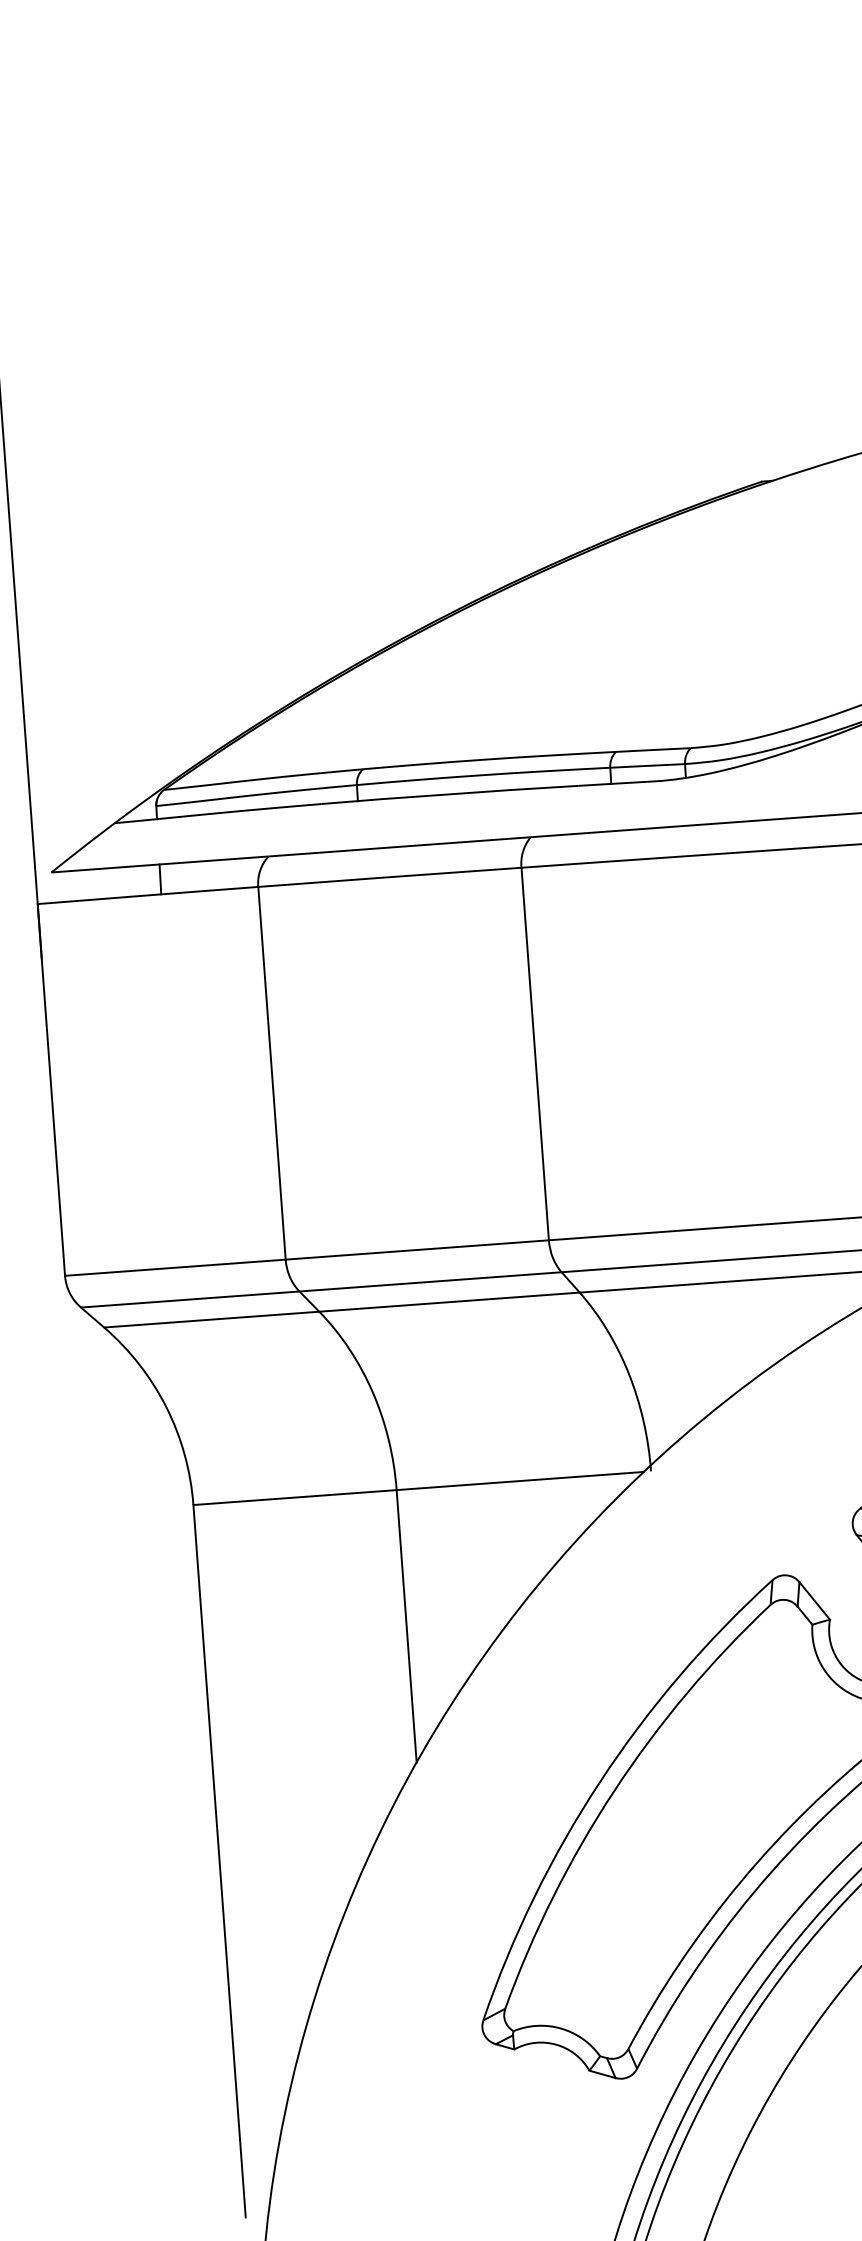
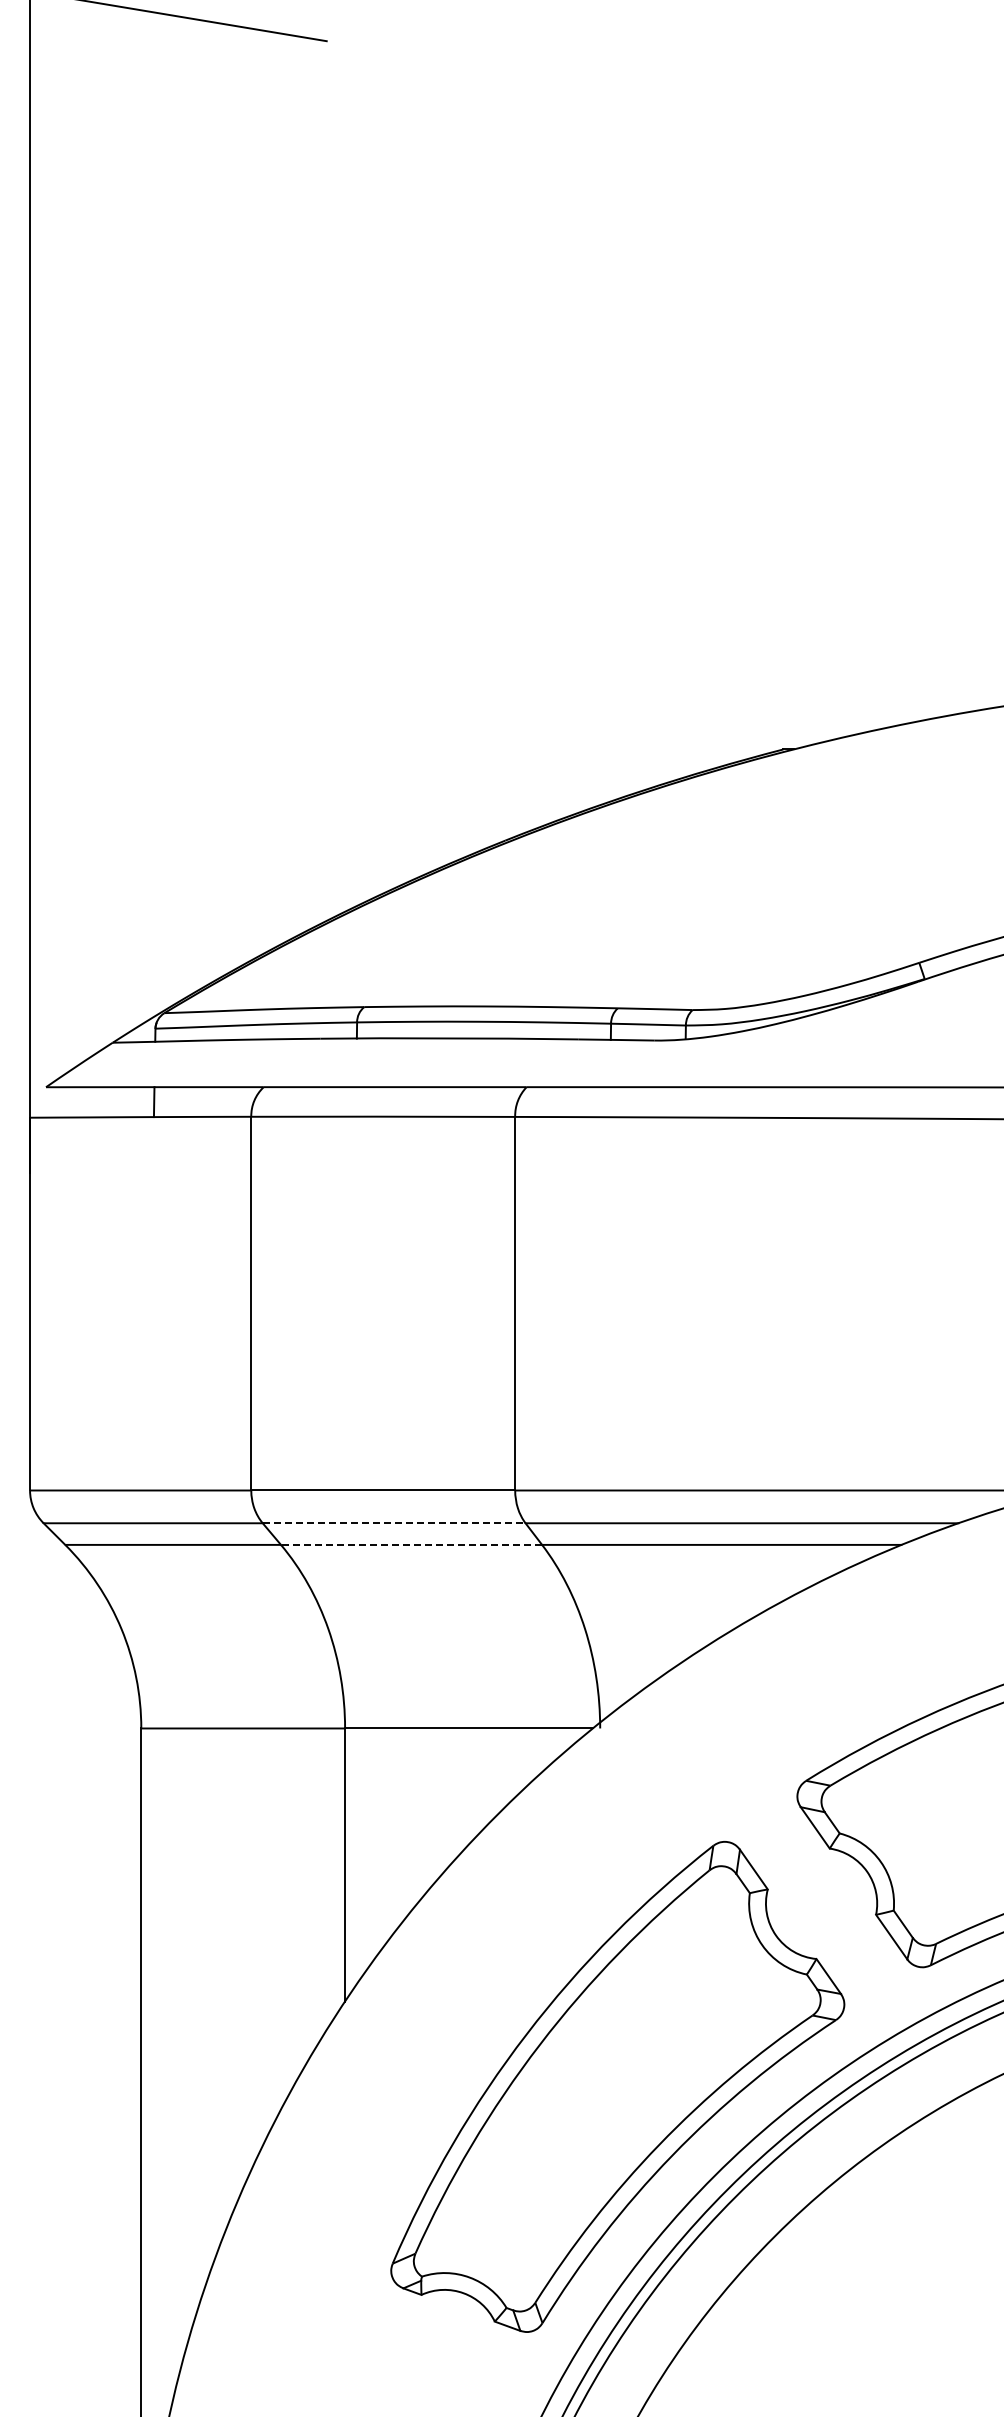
line: (430, 1282) -> (394, 1523), solid -> dashed
line: (449, 1301) -> (411, 1544), solid -> dashed

